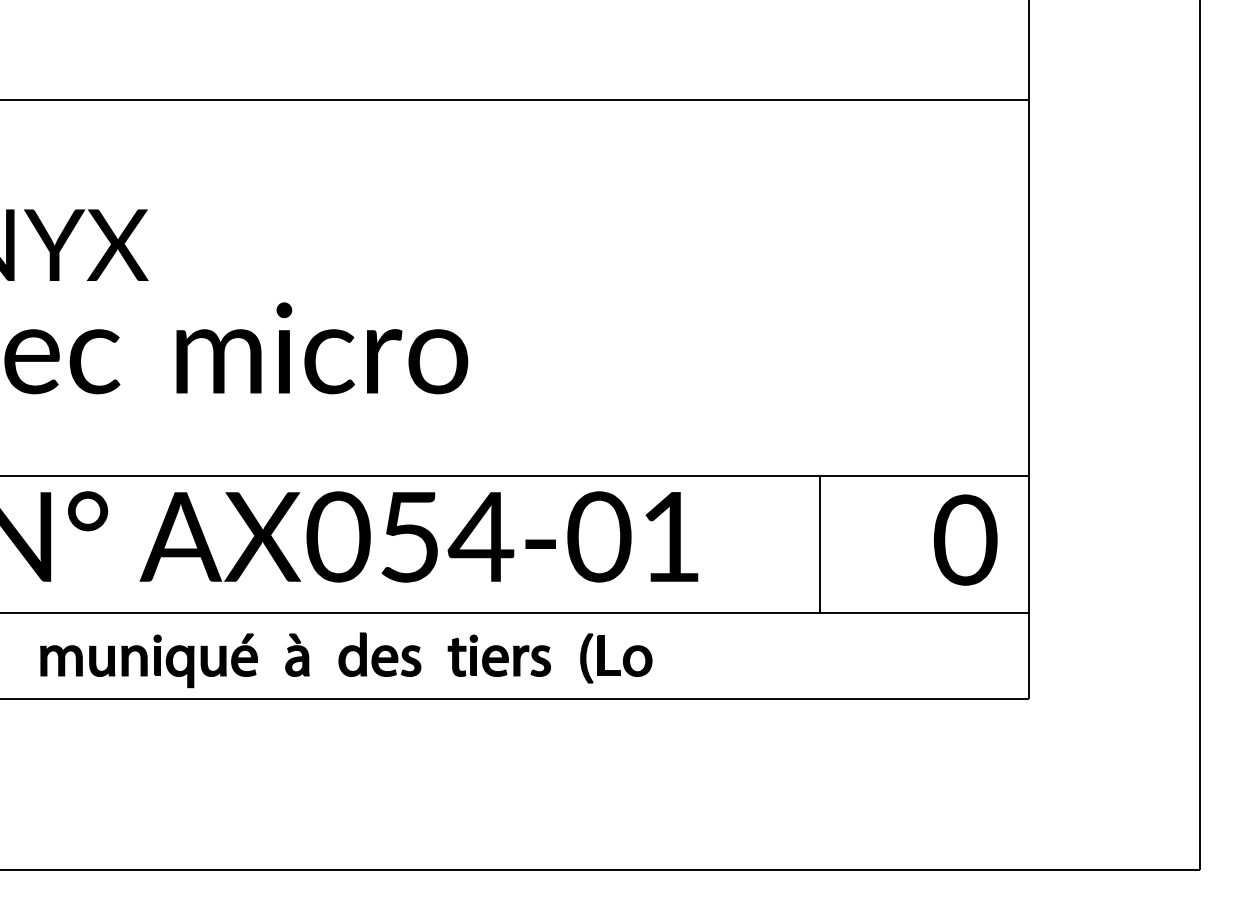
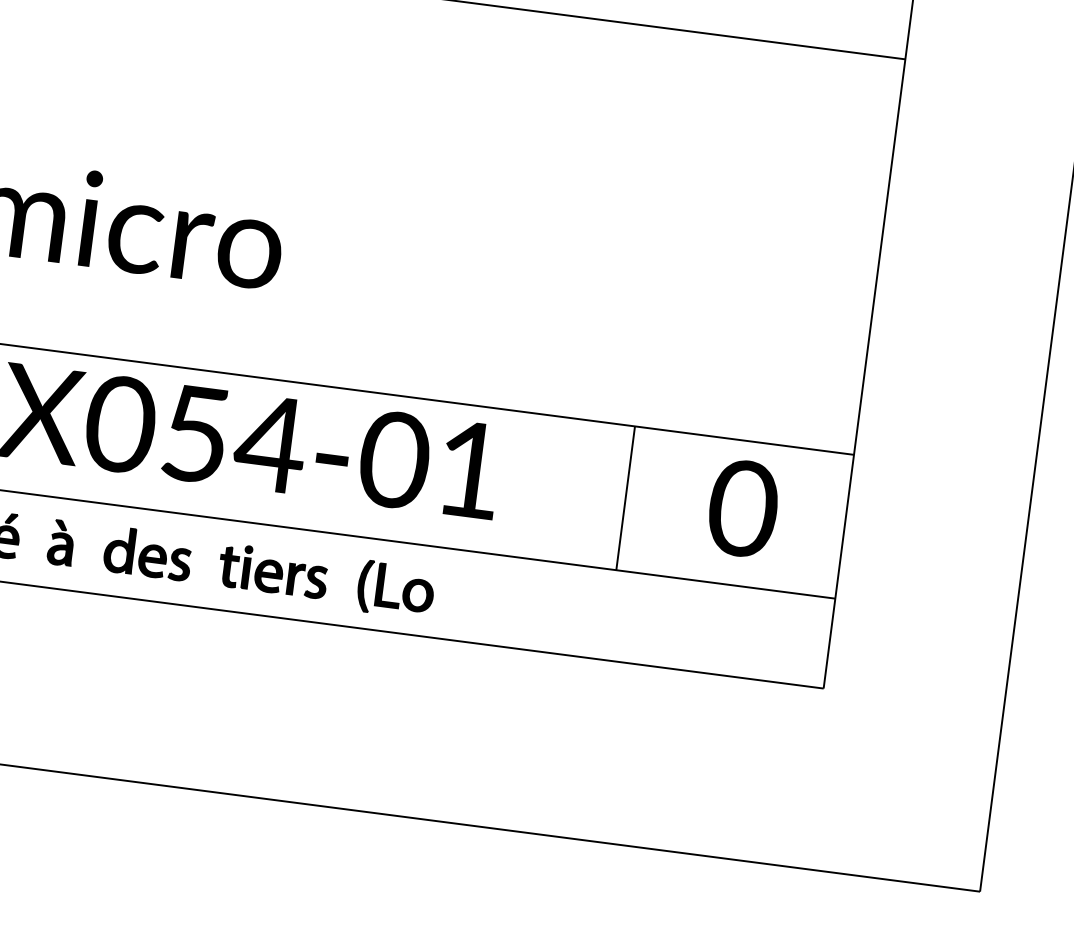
text: (965, 539) -> (743, 507), moved

